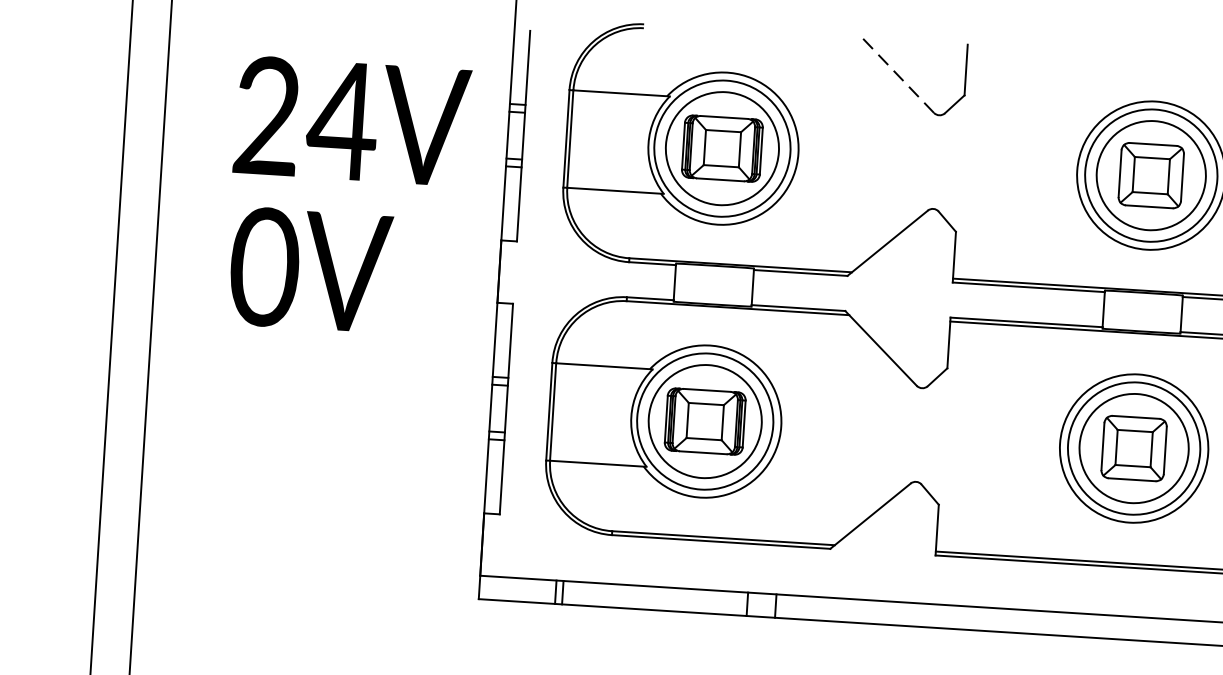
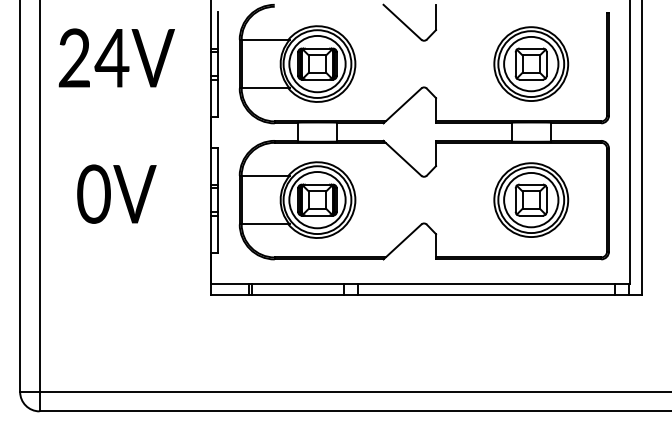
line: (898, 75) -> (402, 22), dashed -> solid
text: (351, 120) -> (116, 57), moved
text: (310, 268) -> (116, 193), moved

